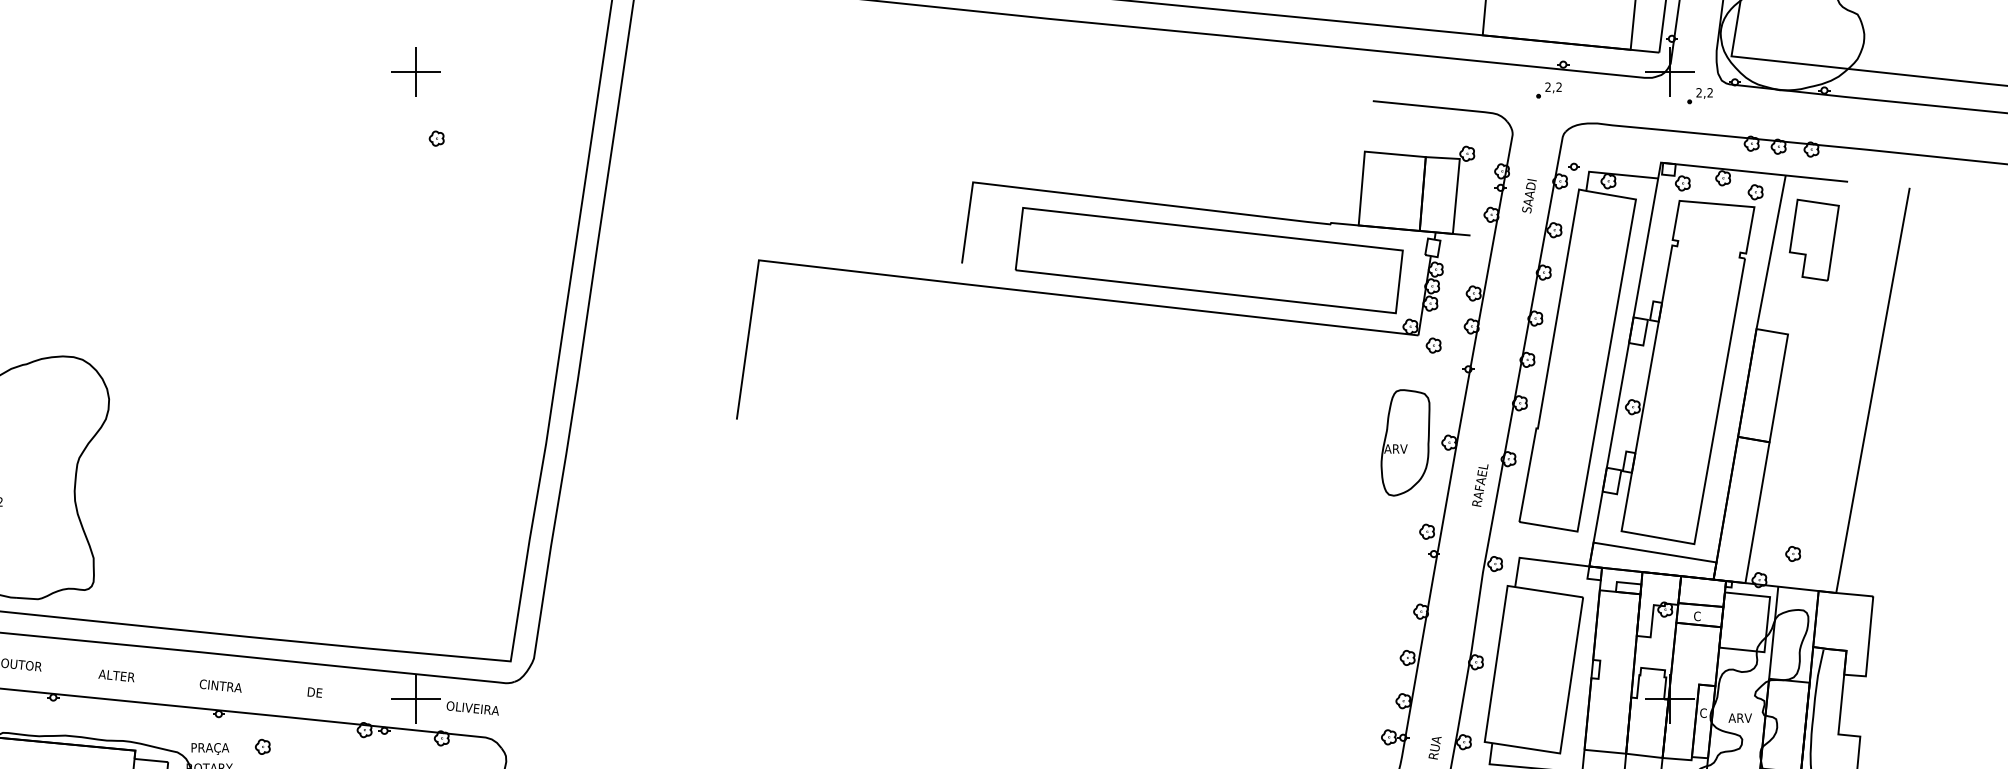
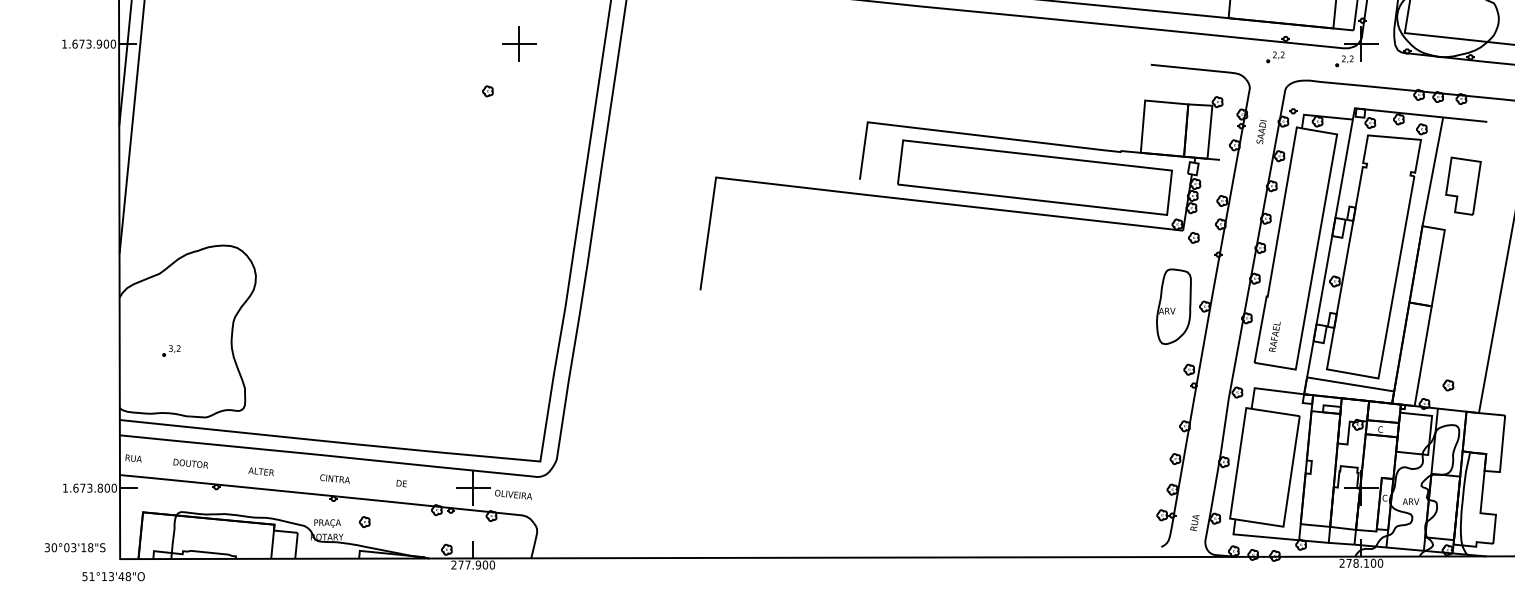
part: (416, 71) -> (519, 43), moved
part: (1700, 96) -> (1344, 61), moved
part: (1814, 239) -> (1463, 185), moved
text: (1479, 484) -> (1274, 336), moved

